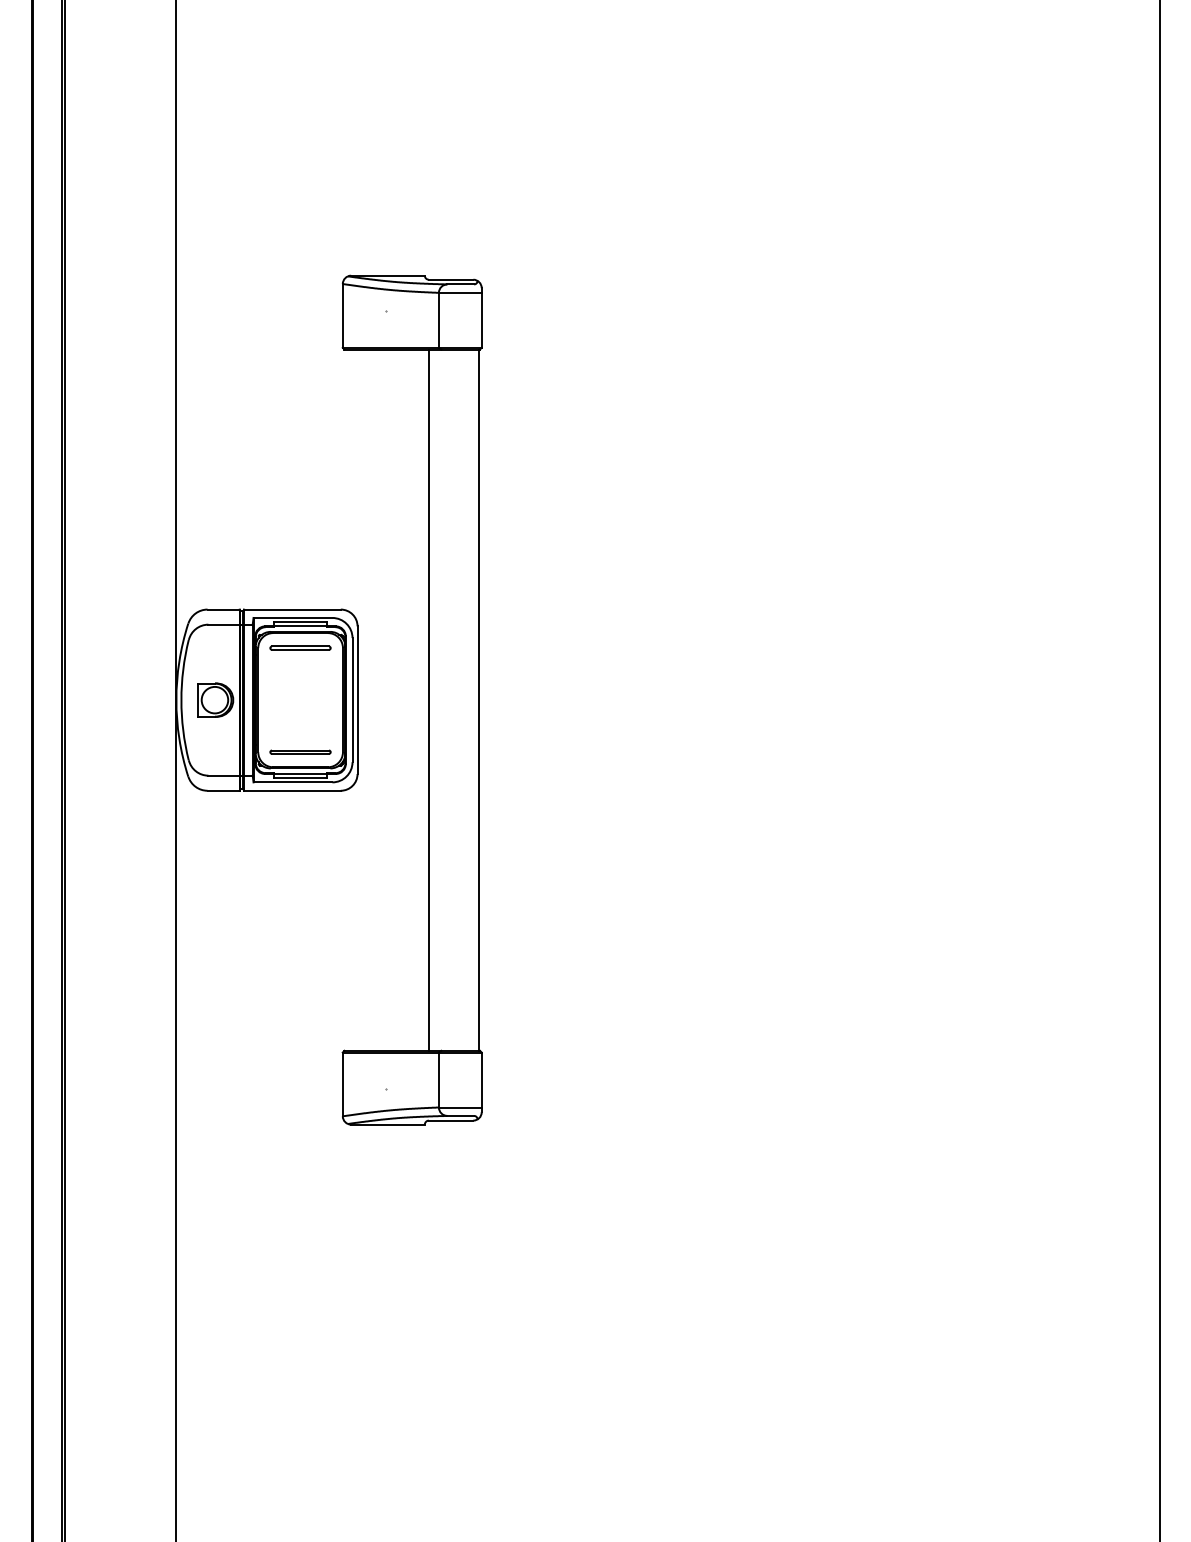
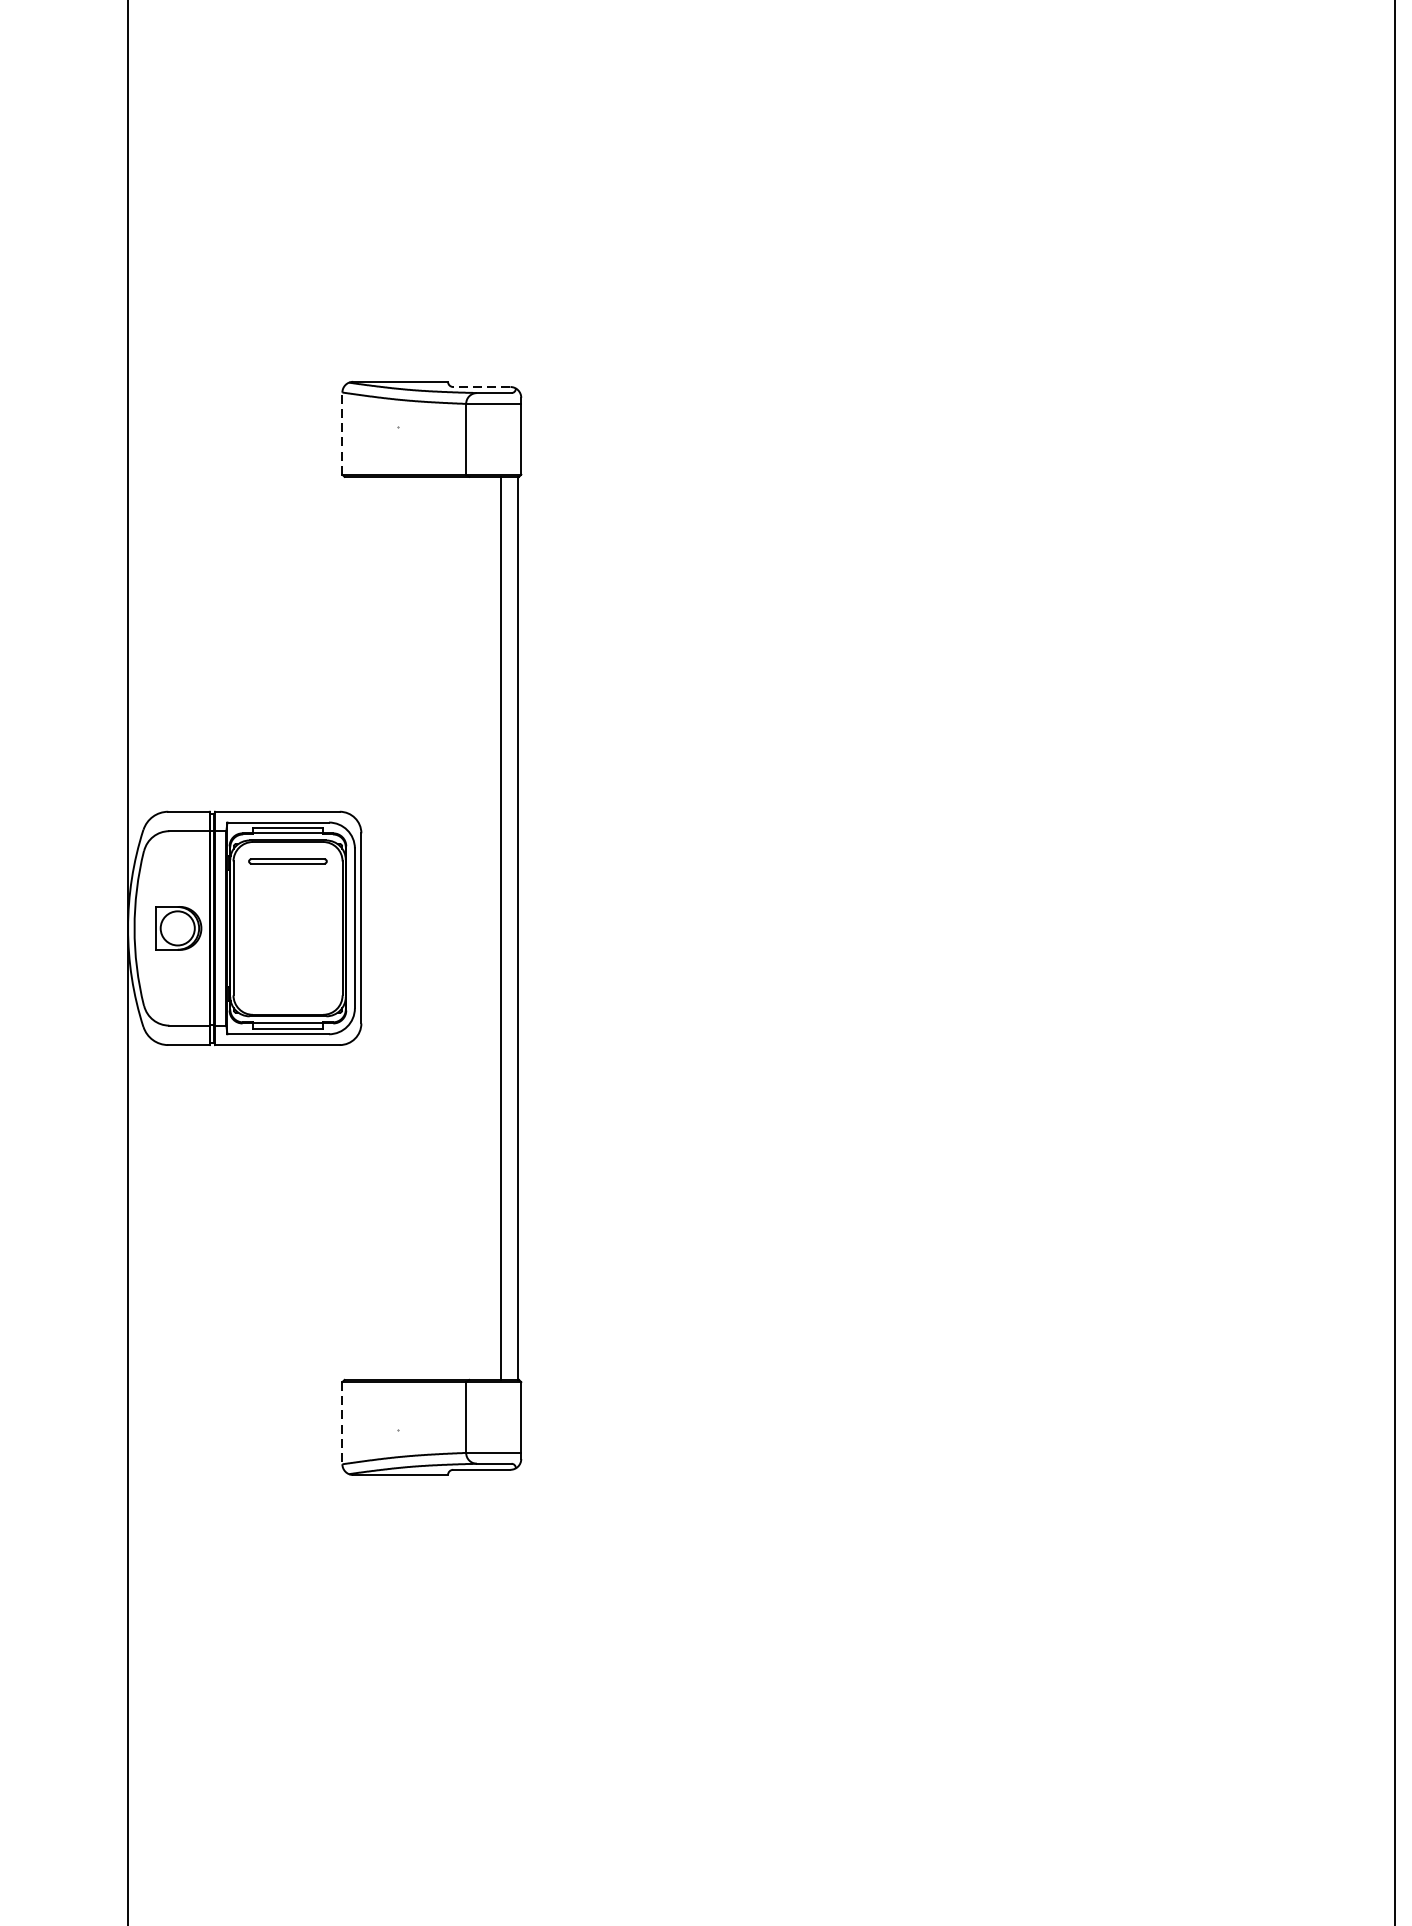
line: (450, 279) -> (481, 386), solid -> dashed
line: (342, 315) -> (341, 433), solid -> dashed
line: (428, 699) -> (500, 927), moved
part: (300, 751) -> (287, 994), removed
line: (342, 1084) -> (341, 1423), solid -> dashed

